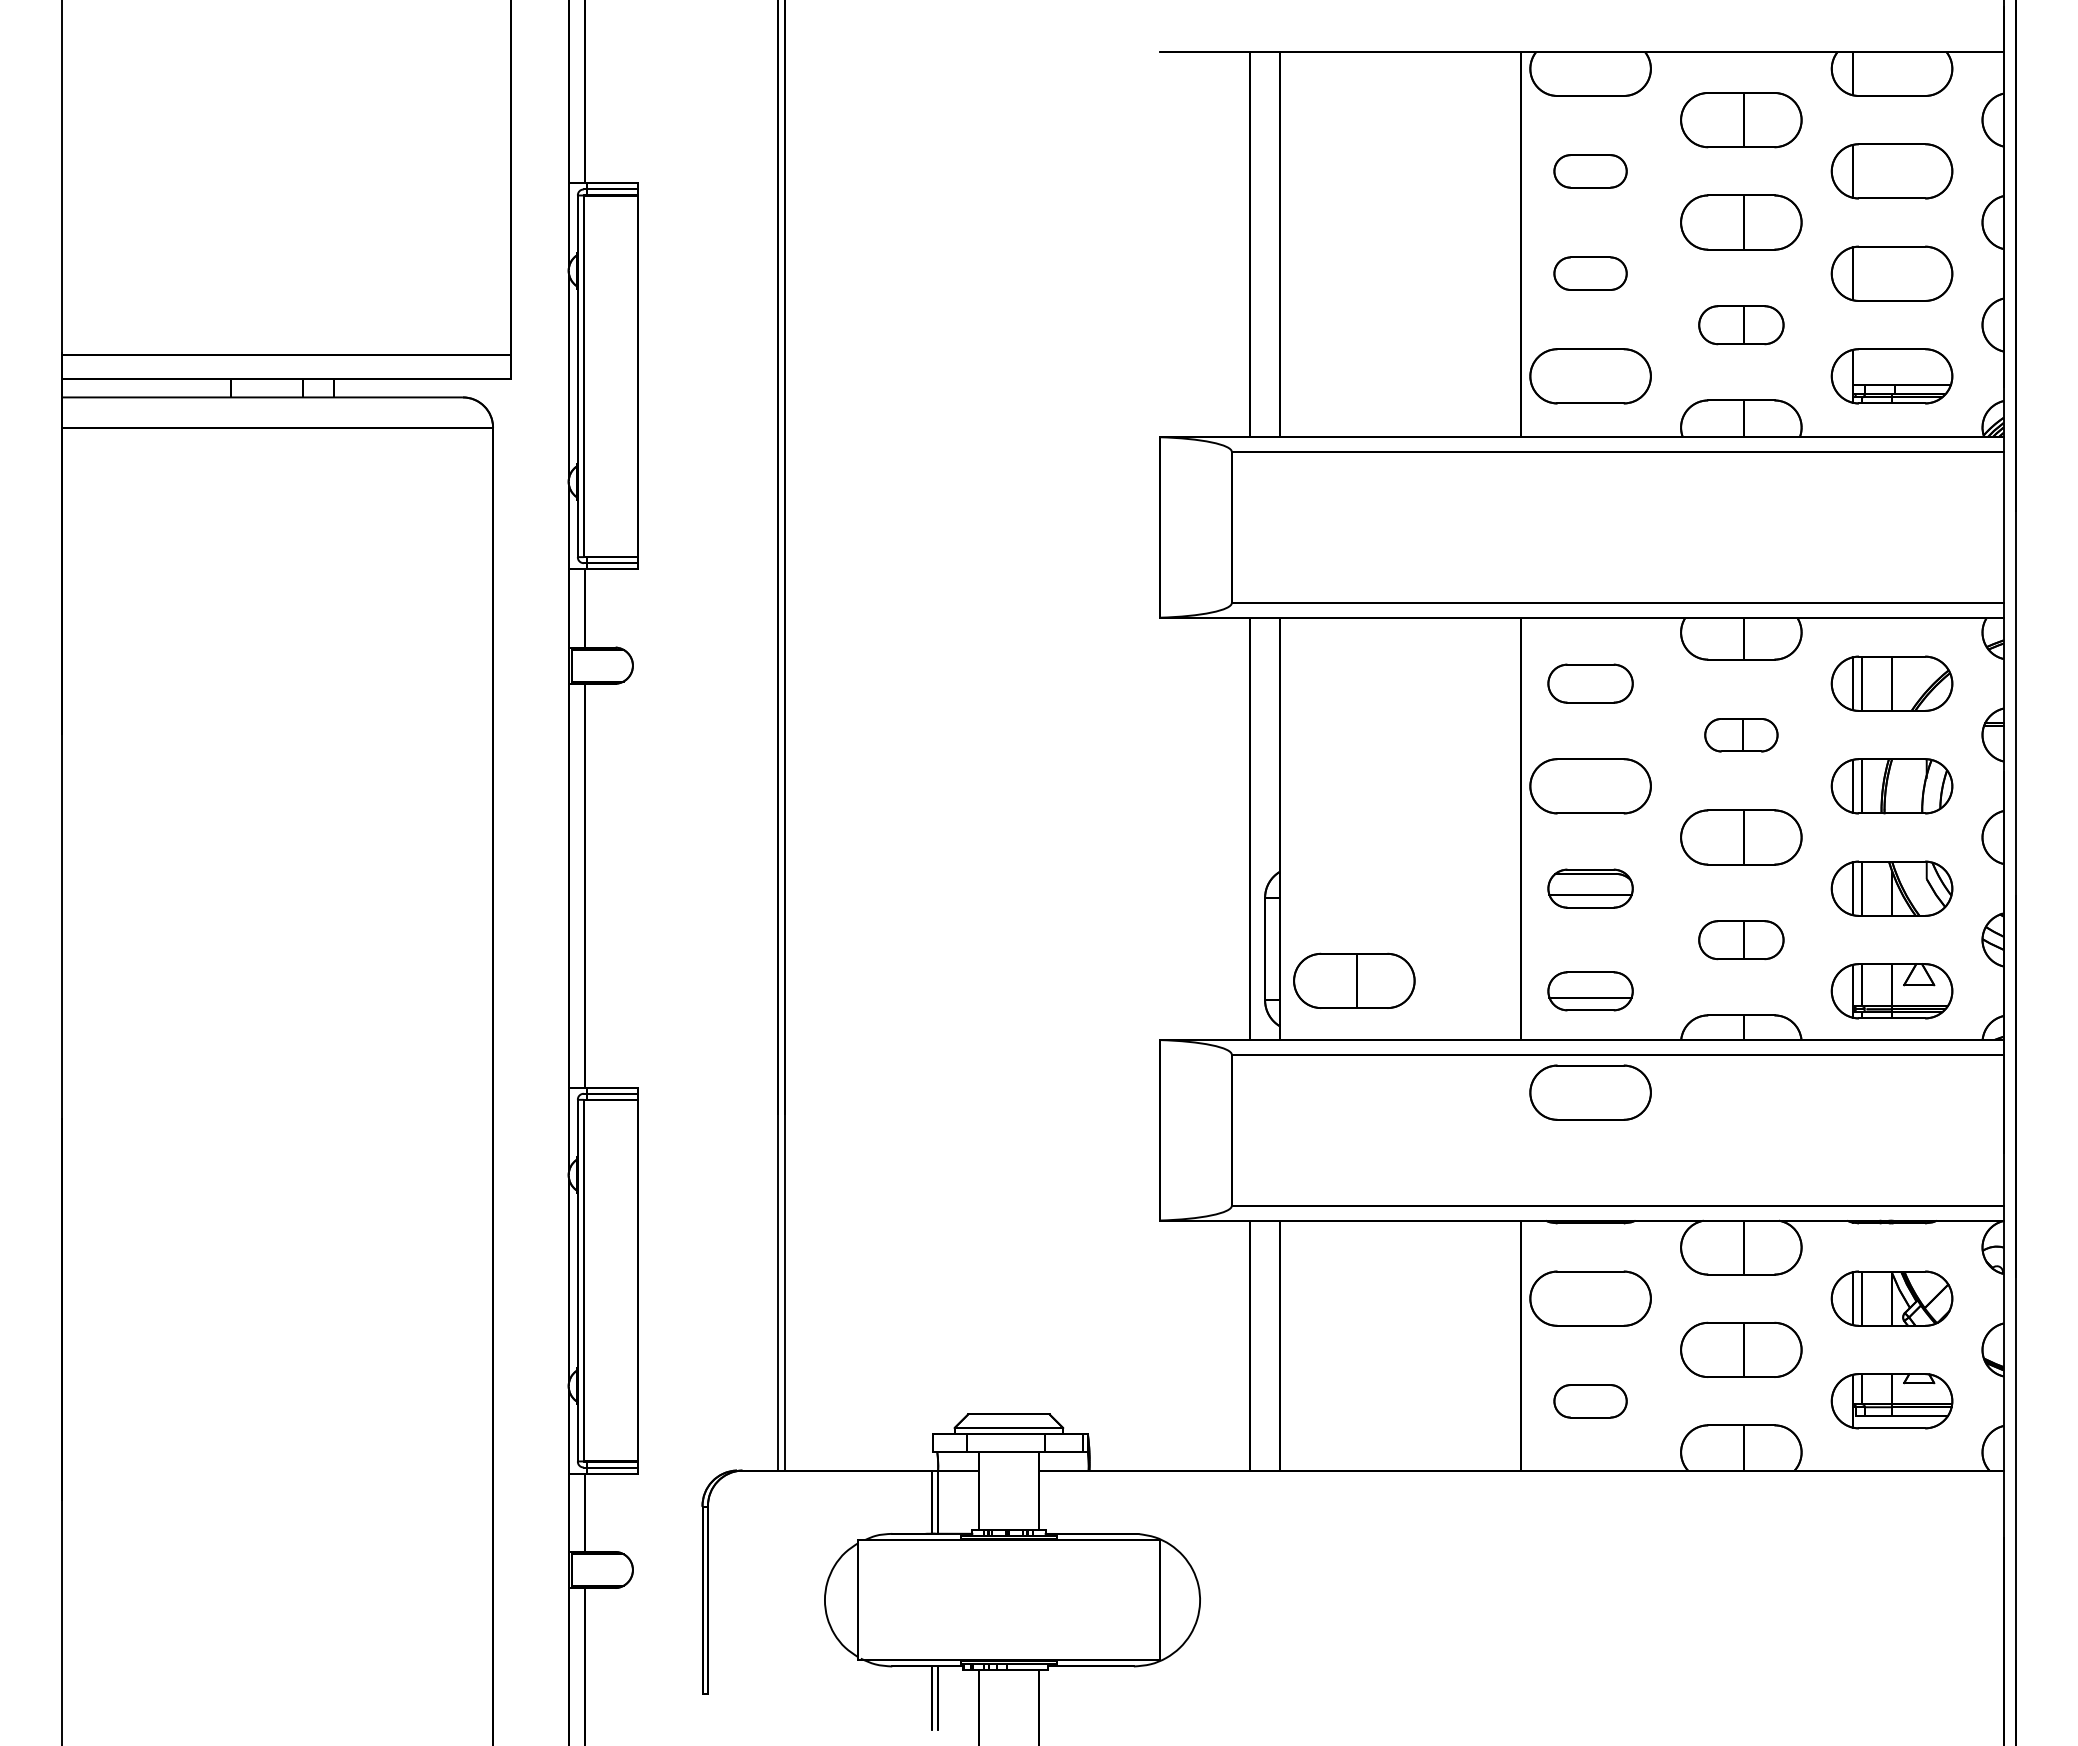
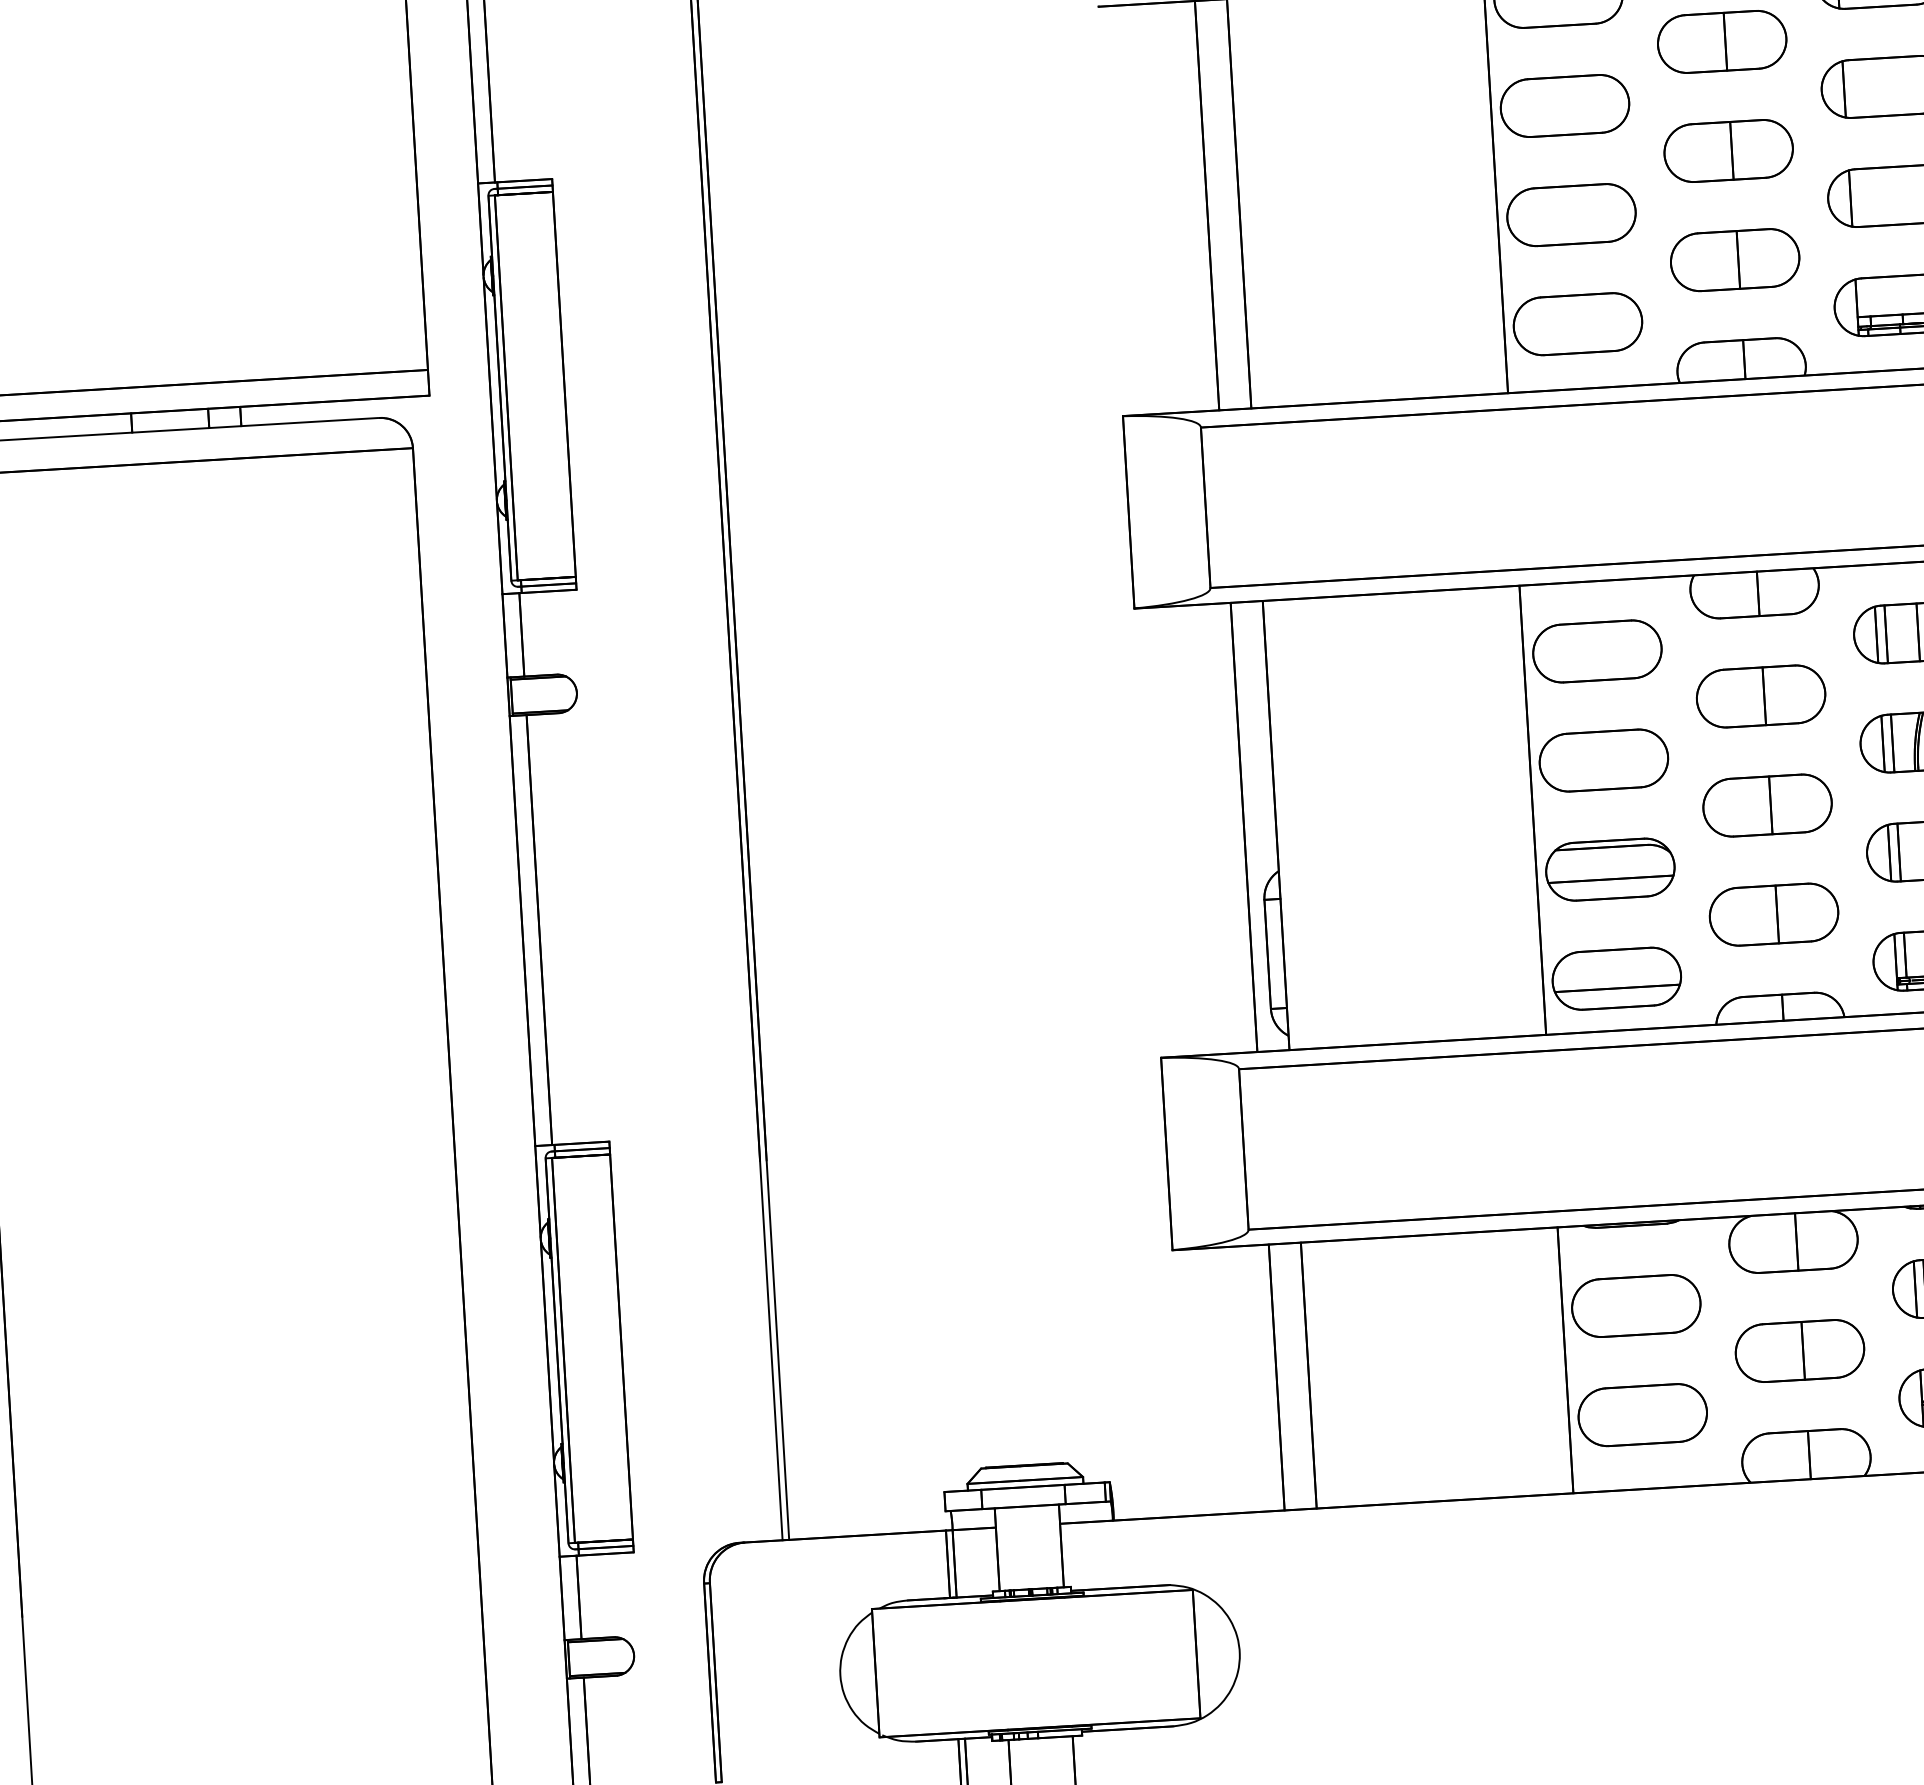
part: (1590, 171) -> (1564, 106), size x1.67
part: (1590, 273) -> (1571, 214), size x1.67
part: (1741, 325) -> (1735, 260), size x1.43
part: (1590, 683) -> (1597, 651), size x1.43
part: (1741, 735) -> (1761, 696), size x1.67
part: (1590, 888) -> (1610, 869), size x1.43
part: (1741, 940) -> (1774, 915), size x1.43
part: (1354, 980) -> (1364, 982), removed
part: (1590, 991) -> (1616, 979), size x1.43
part: (1590, 1092) -> (1623, 1086), removed
part: (1590, 1401) -> (1642, 1415), size x1.67

